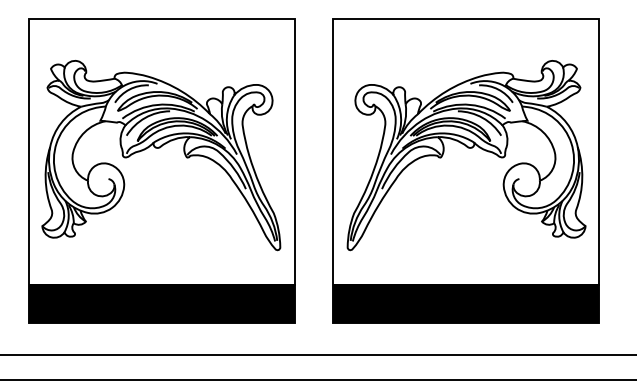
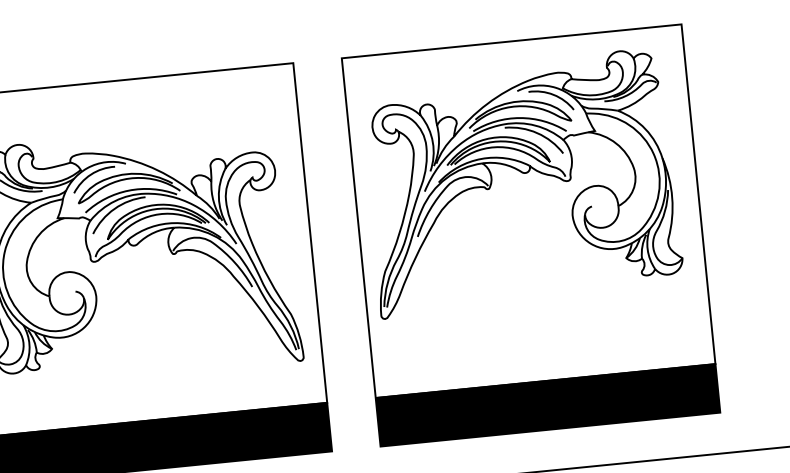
part: (468, 148) -> (523, 173), moved

